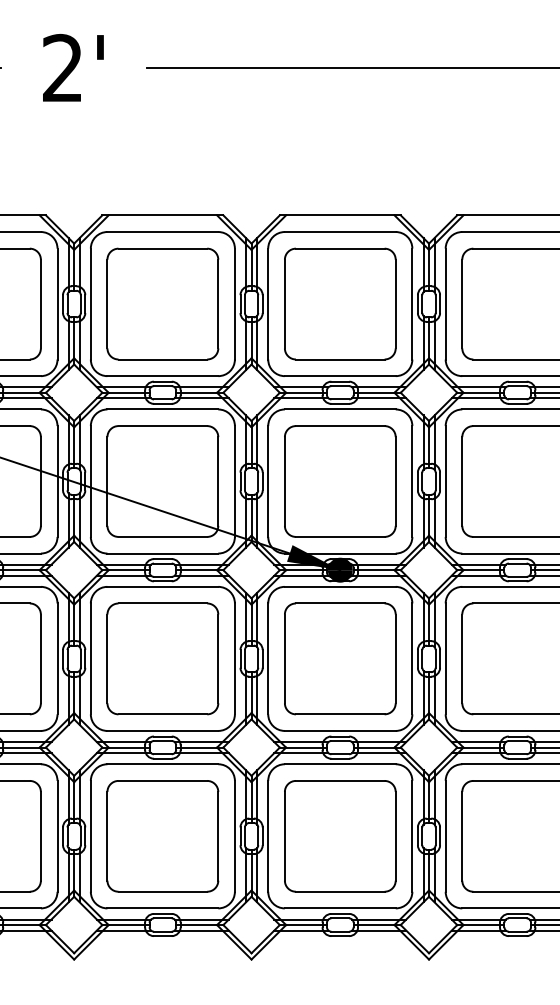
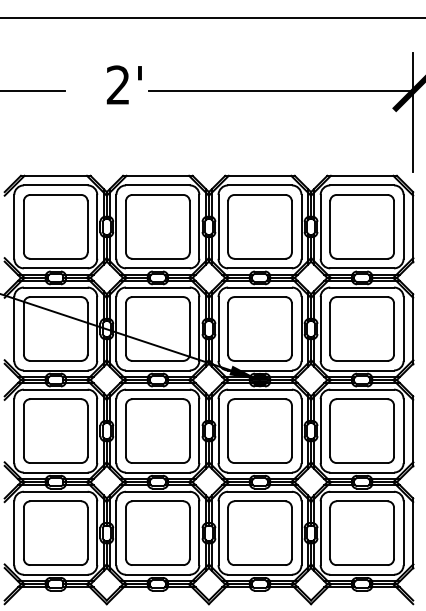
text: (73, 67) -> (124, 84), moved

